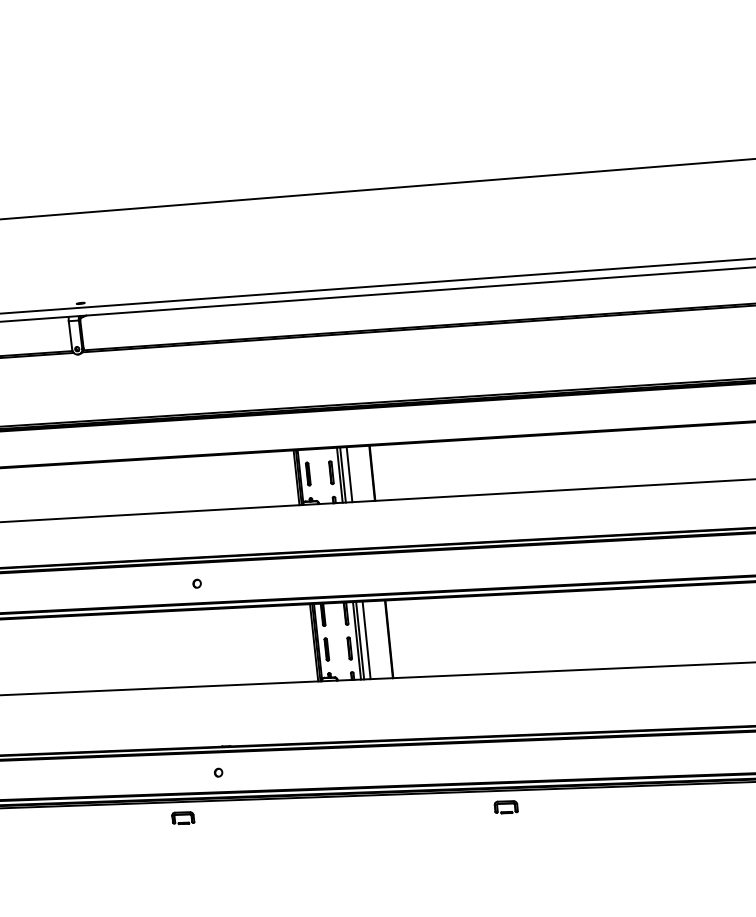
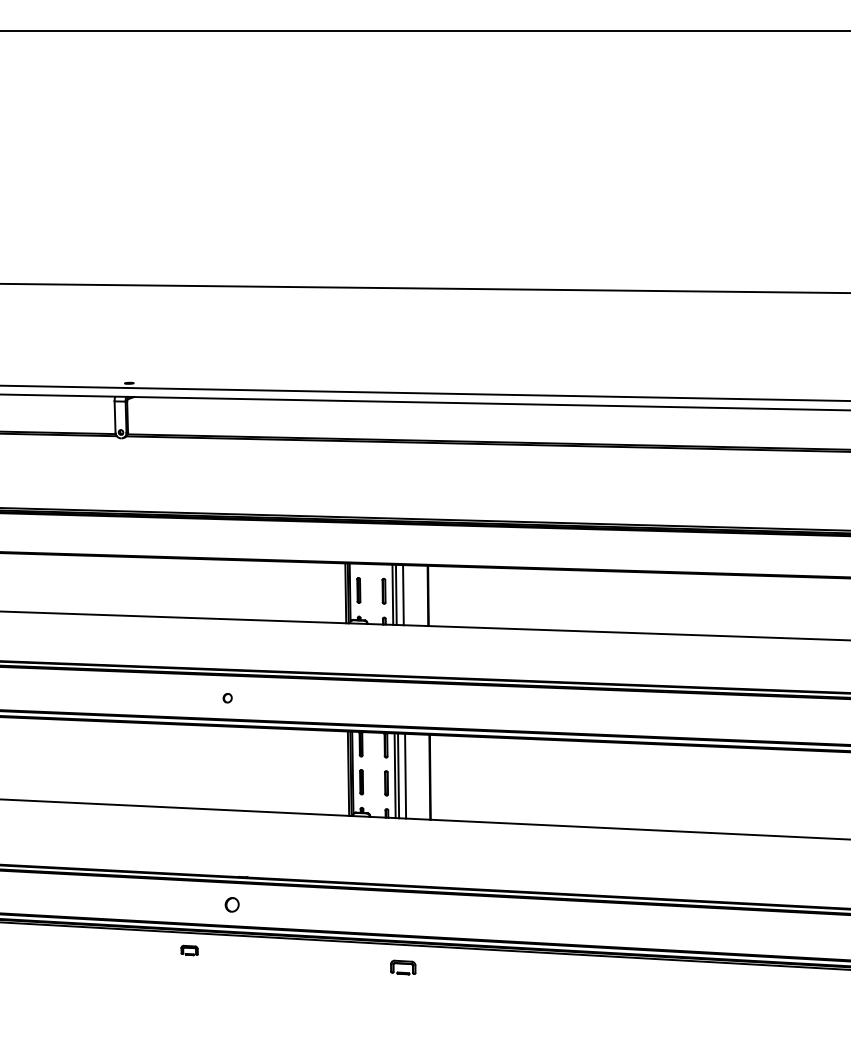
part: (218, 772) -> (232, 904), size x1.6
part: (506, 807) -> (403, 967), moved
part: (183, 818) -> (189, 950), size x0.7

